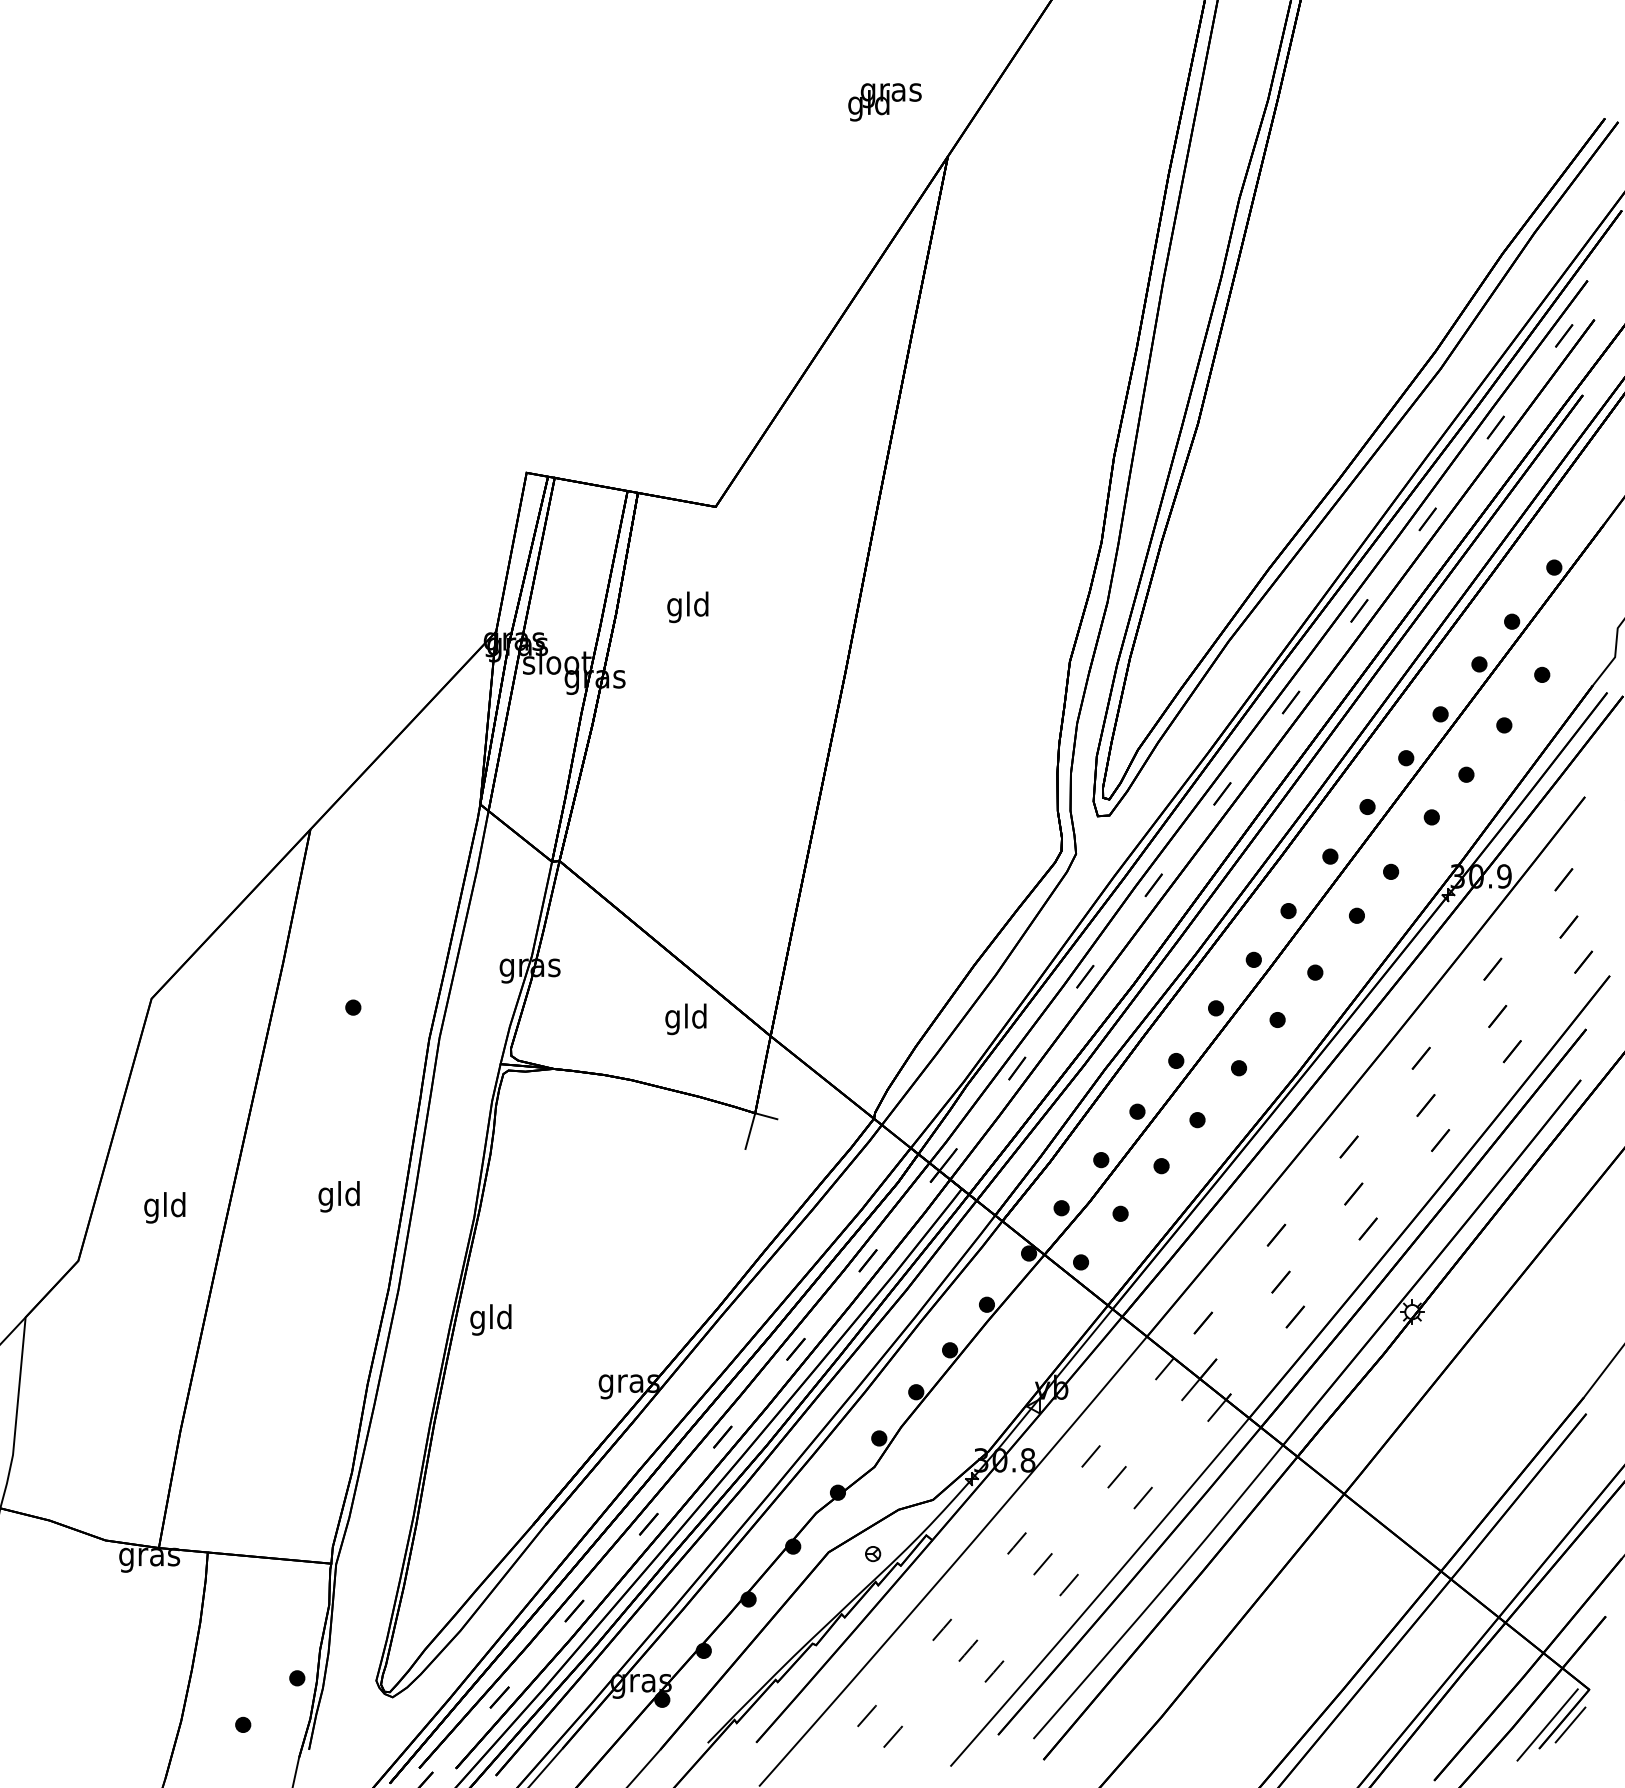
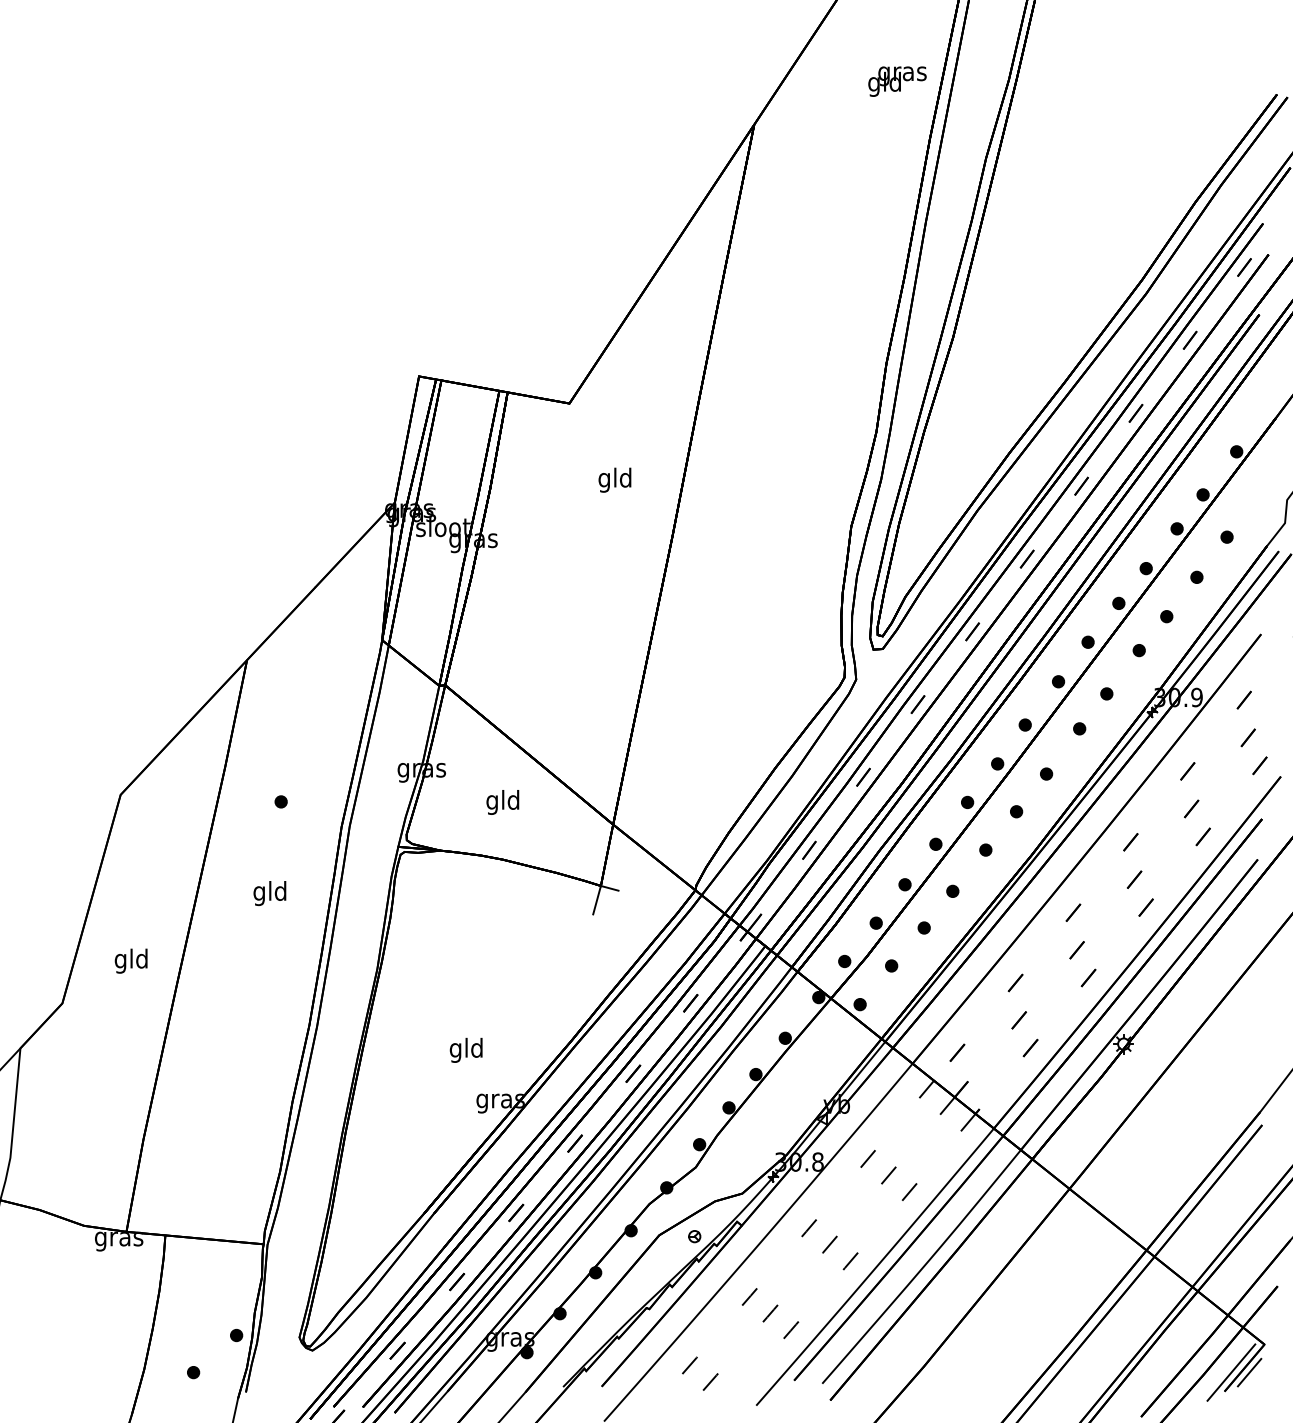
text: (884, 102) -> (897, 81), moved
text: (687, 607) -> (614, 480), moved
text: (685, 1019) -> (502, 802), moved
text: (338, 1196) -> (269, 893), moved
text: (490, 1319) -> (465, 1050), moved

